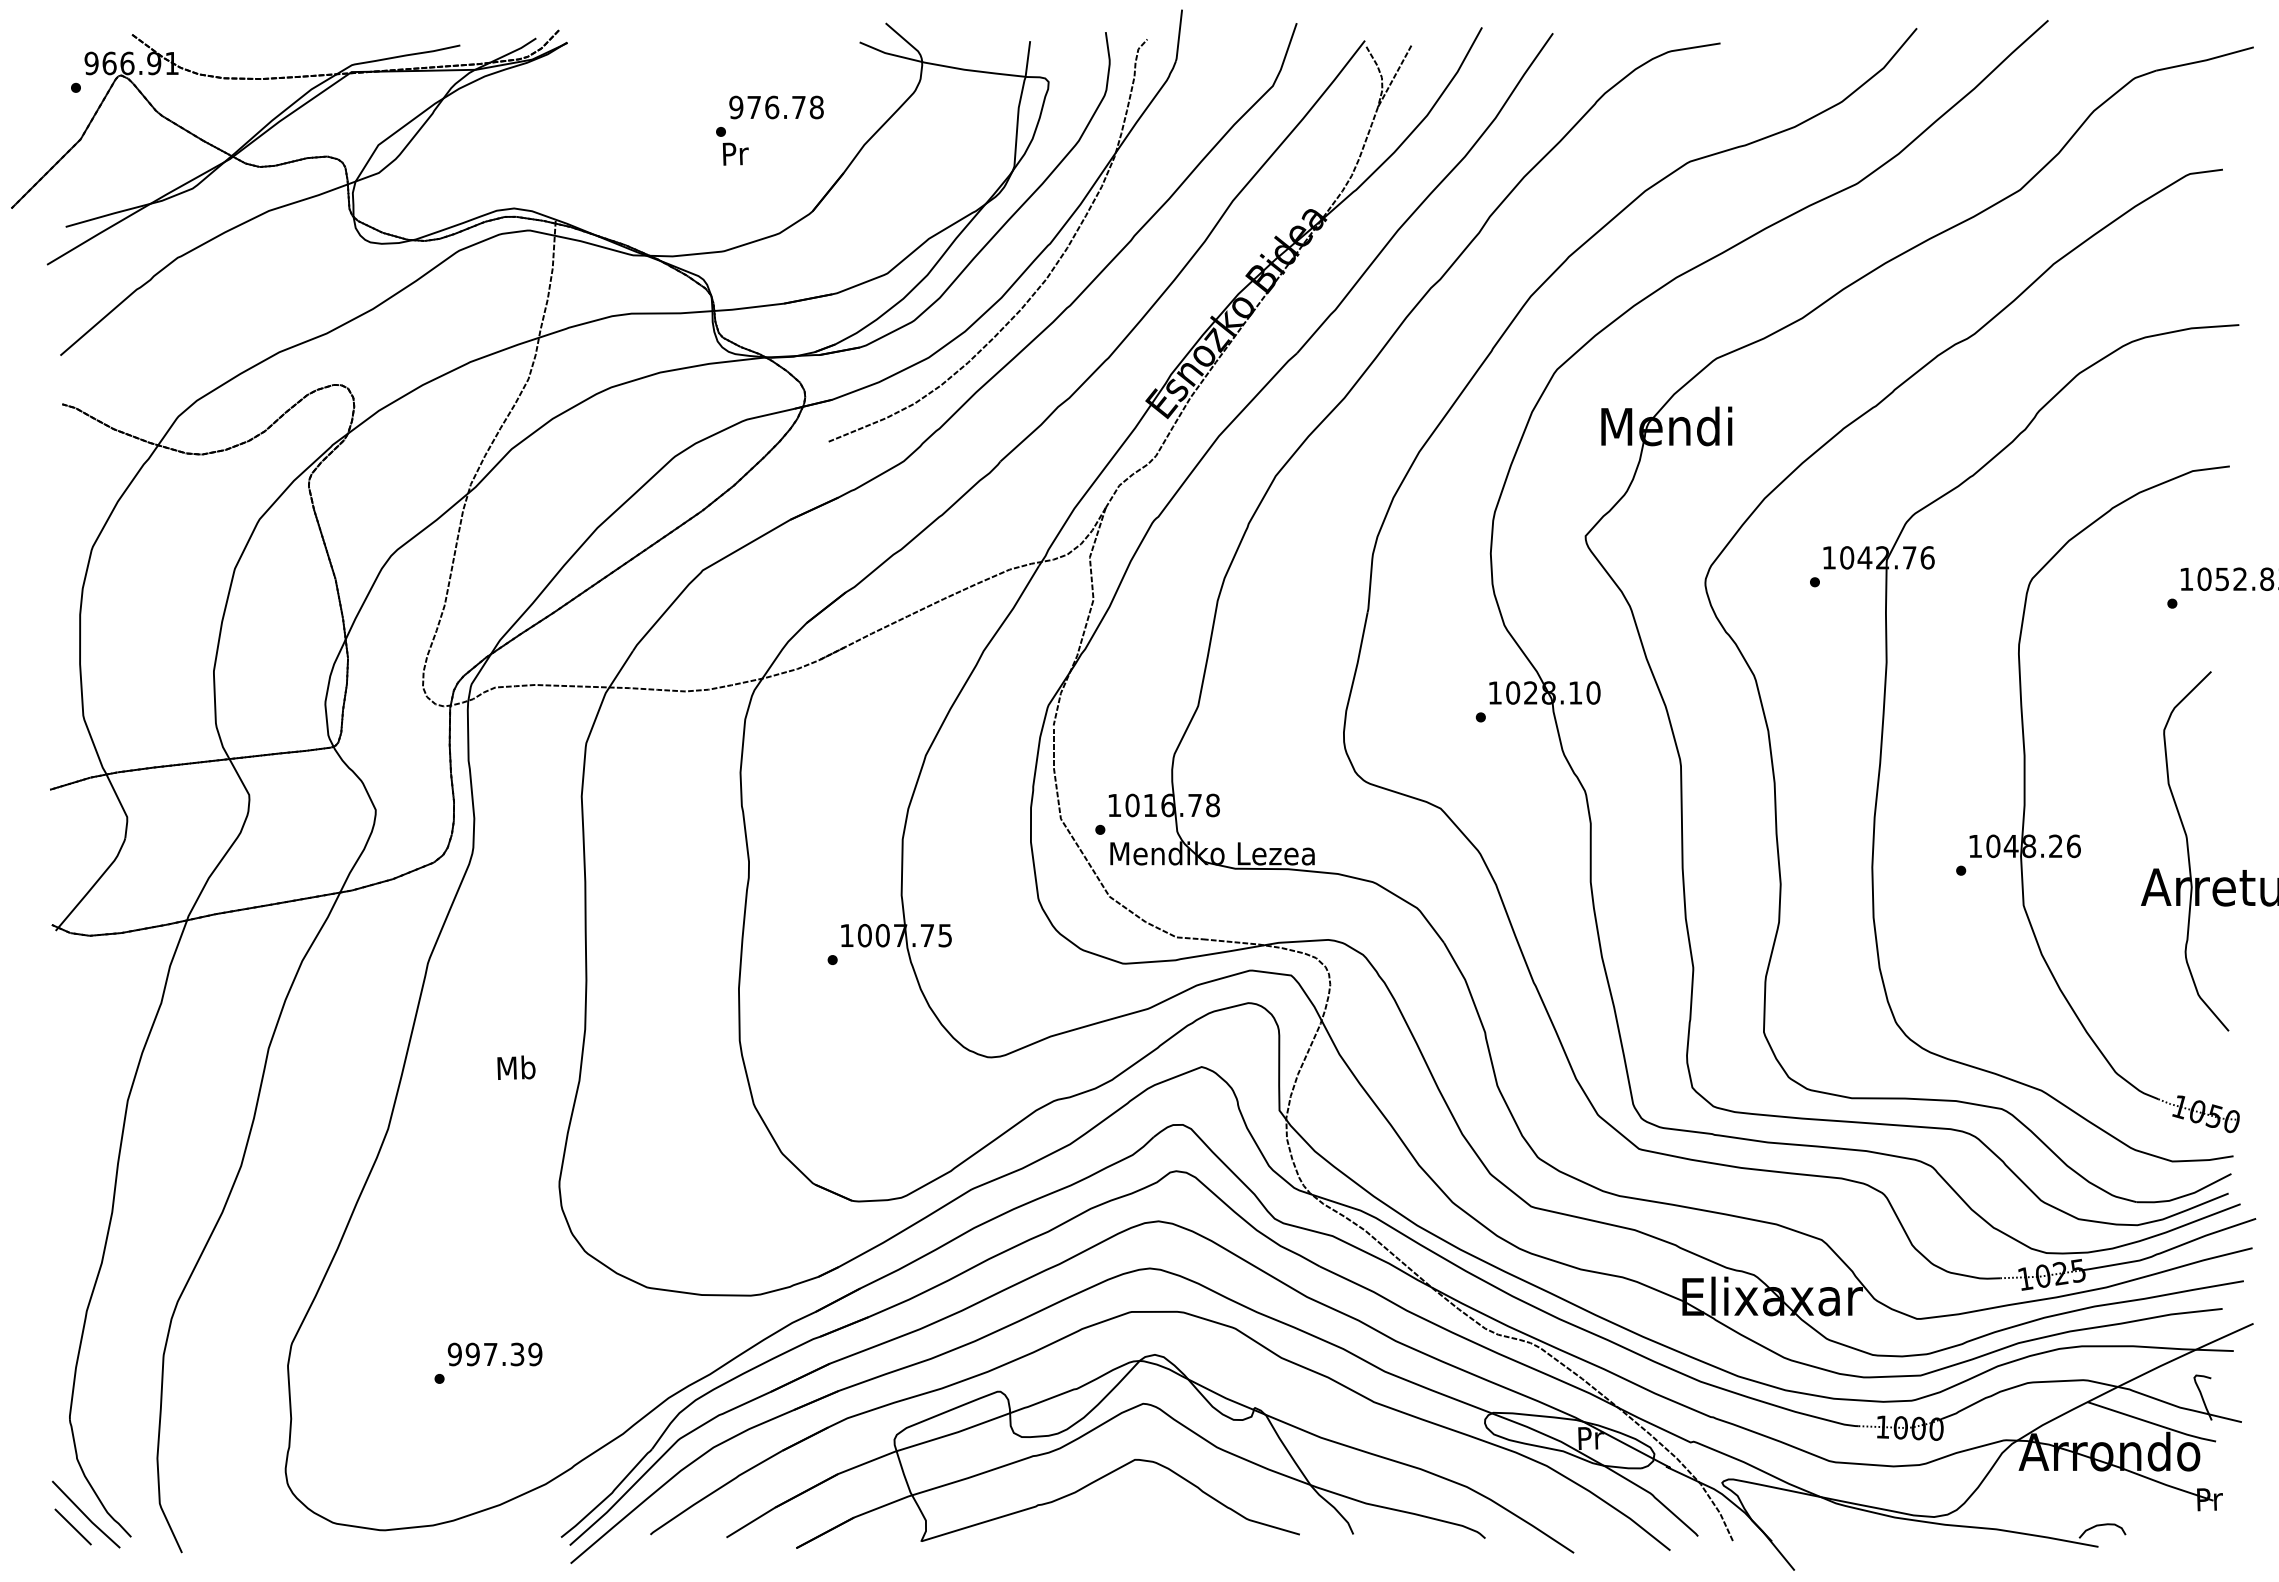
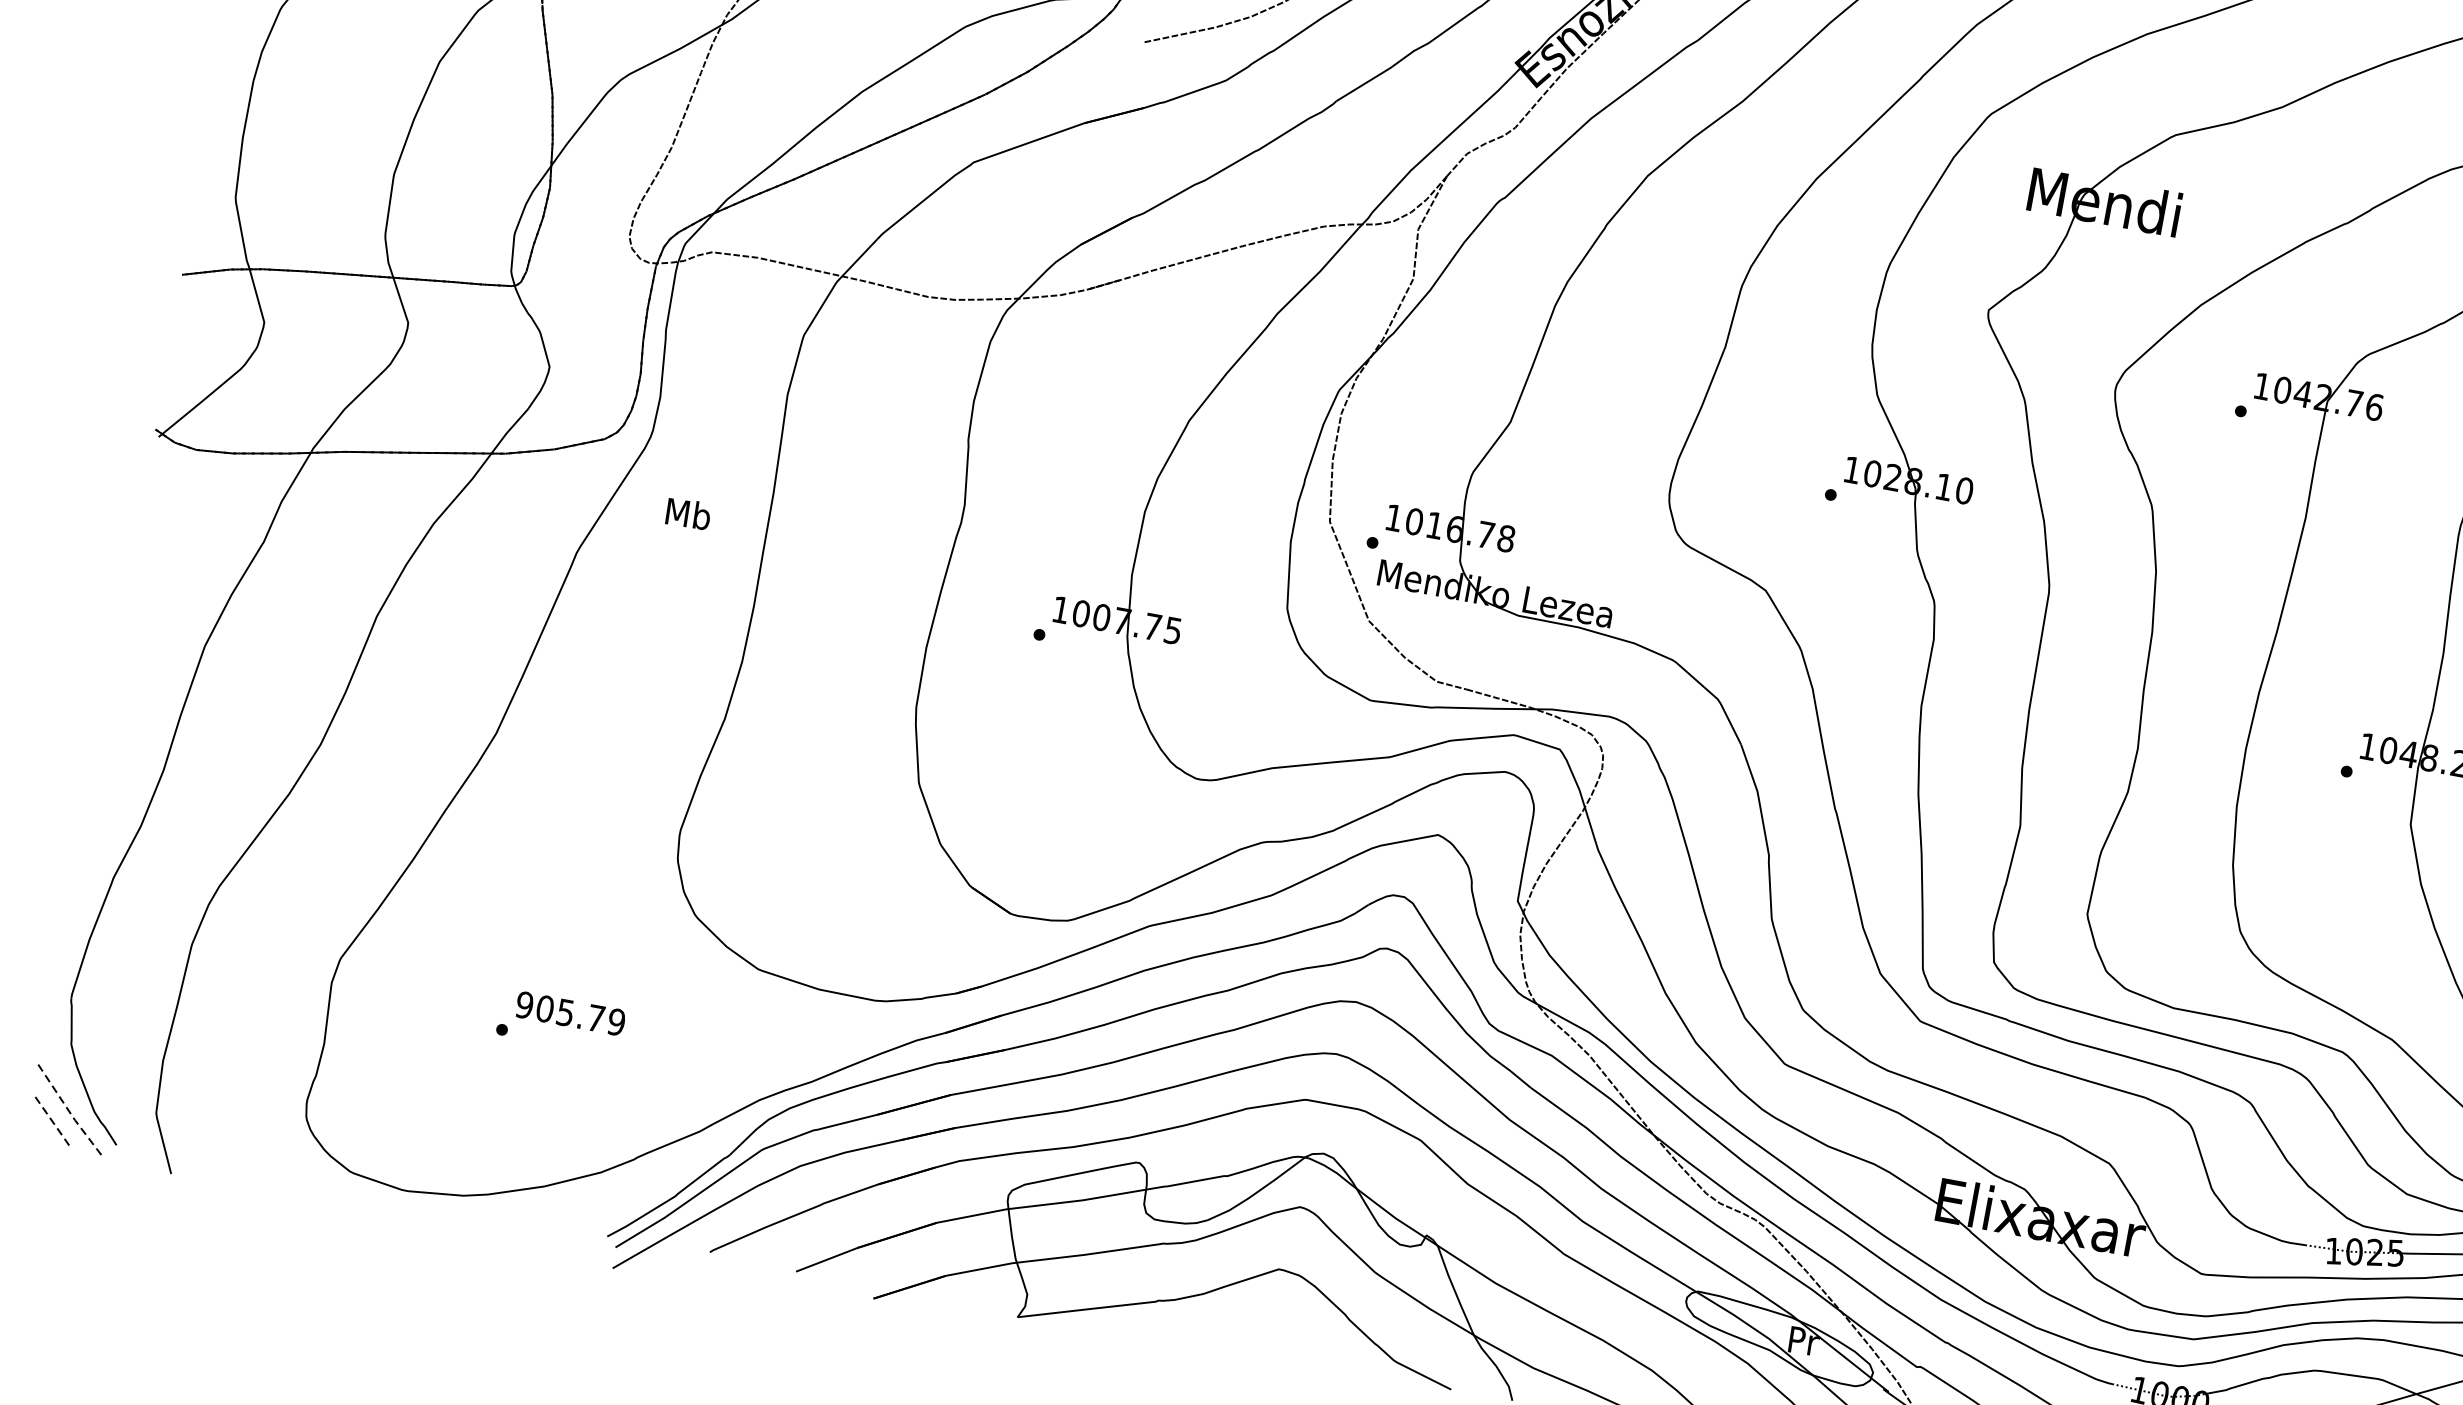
text: (516, 1067) -> (688, 513), moved
text: (494, 1354) -> (569, 1013), 997.39 -> 905.79
line: (86, 1516) -> (69, 1112), solid -> dashed
line: (73, 1527) -> (52, 1121), solid -> dashed

